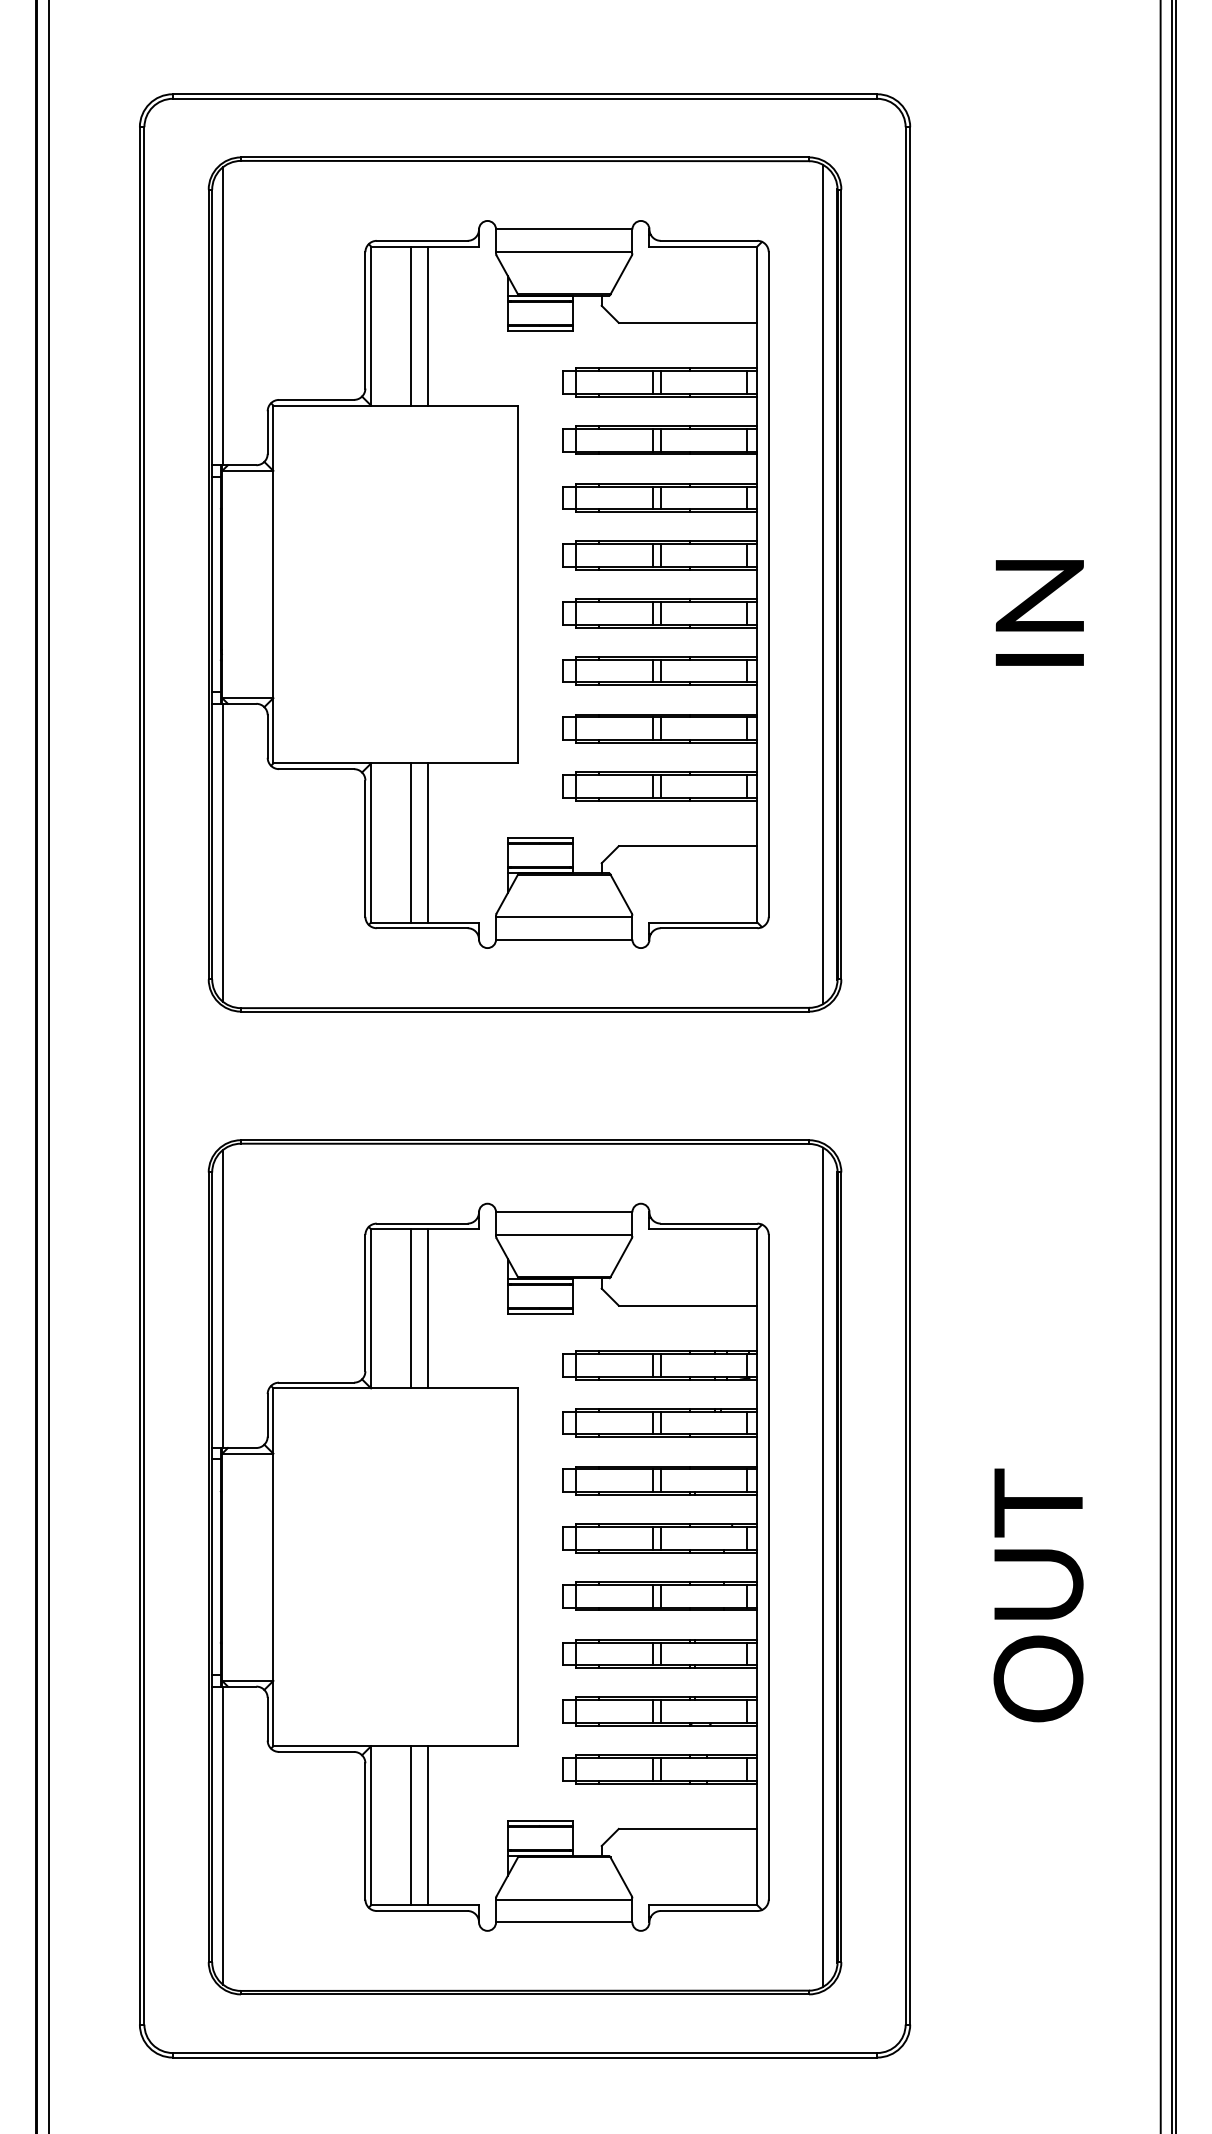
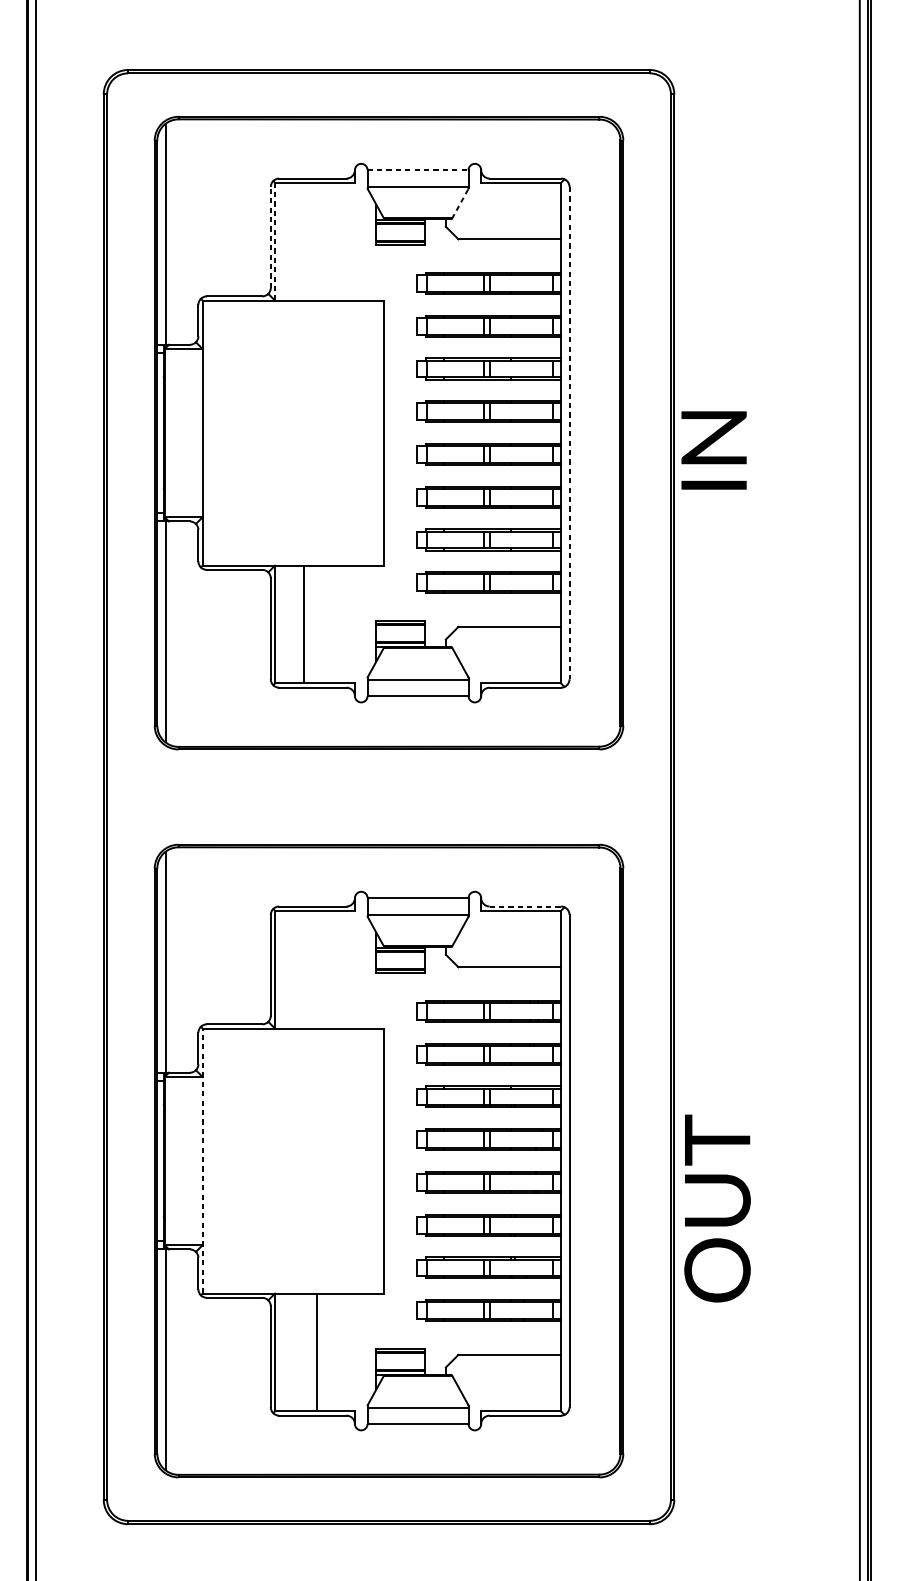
line: (564, 229) -> (418, 170), solid -> dashed
line: (620, 275) -> (459, 204), solid -> dashed
line: (365, 319) -> (270, 236), solid -> dashed
line: (410, 325) -> (304, 241), removed
line: (427, 325) -> (316, 241), removed
line: (371, 326) -> (275, 242), solid -> dashed
line: (823, 584) -> (610, 433), removed
line: (768, 585) -> (569, 433), solid -> dashed
text: (1039, 612) -> (713, 450), moved
line: (427, 842) -> (316, 624), removed
line: (709, 1223) -> (525, 906), solid -> dashed
line: (410, 1308) -> (304, 969), removed
line: (427, 1308) -> (316, 969), removed
line: (823, 1566) -> (610, 1160), removed
line: (273, 1567) -> (202, 1161), solid -> dashed
text: (1038, 1595) -> (717, 1208), moved
line: (410, 1825) -> (304, 1352), removed

